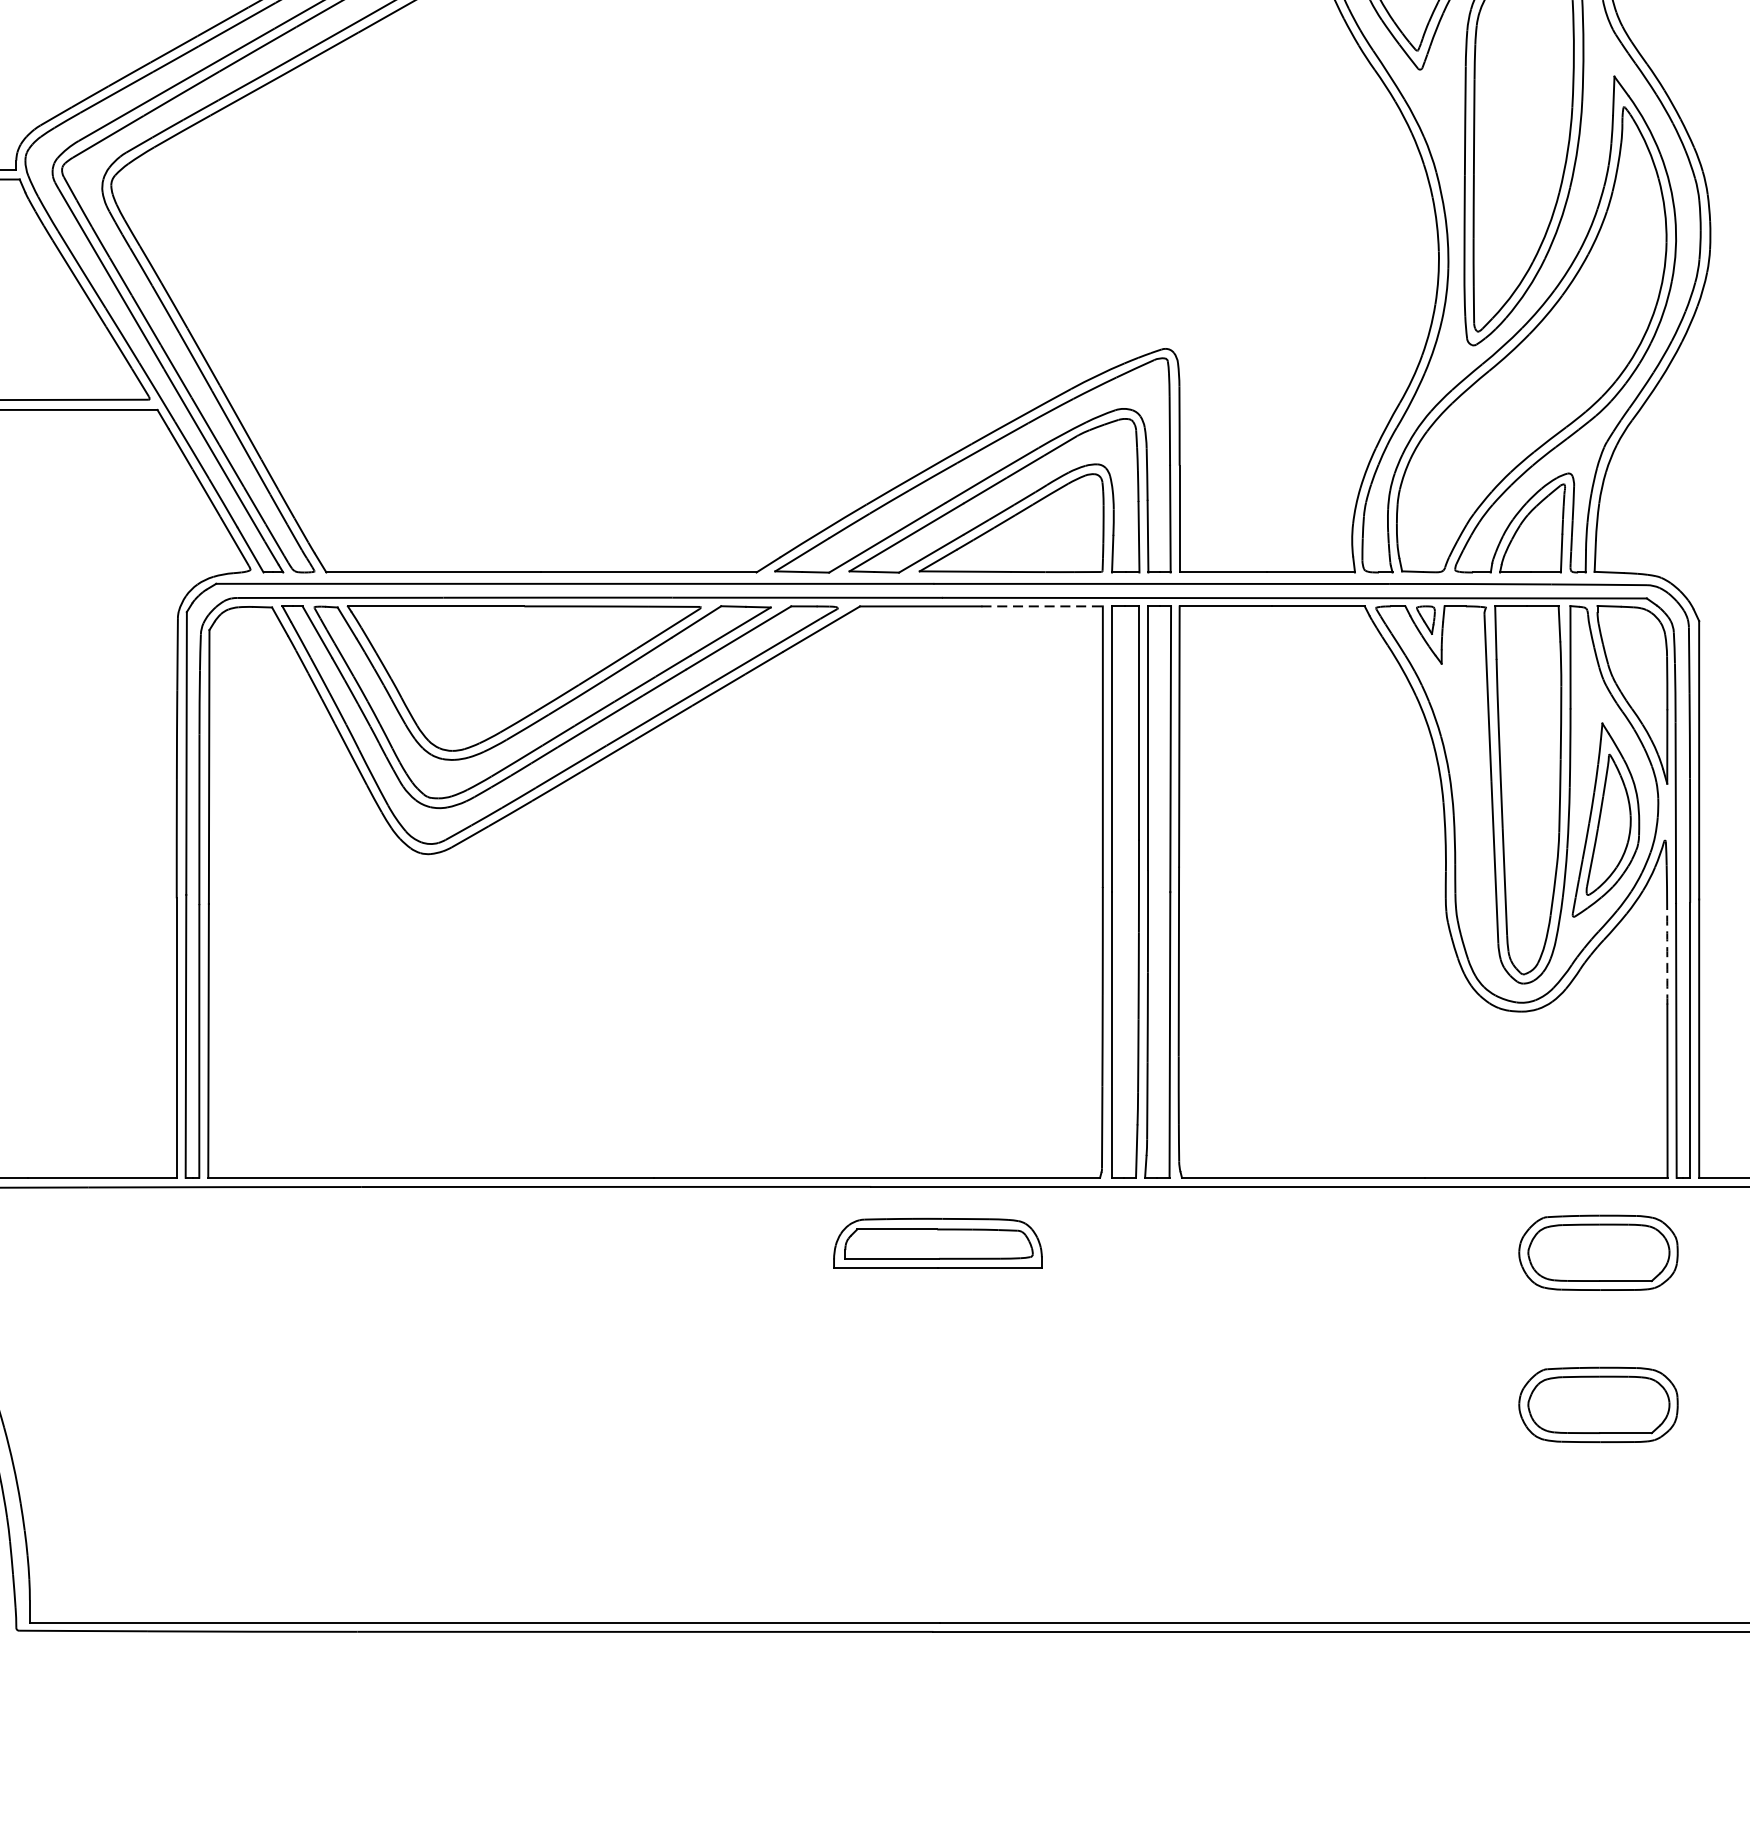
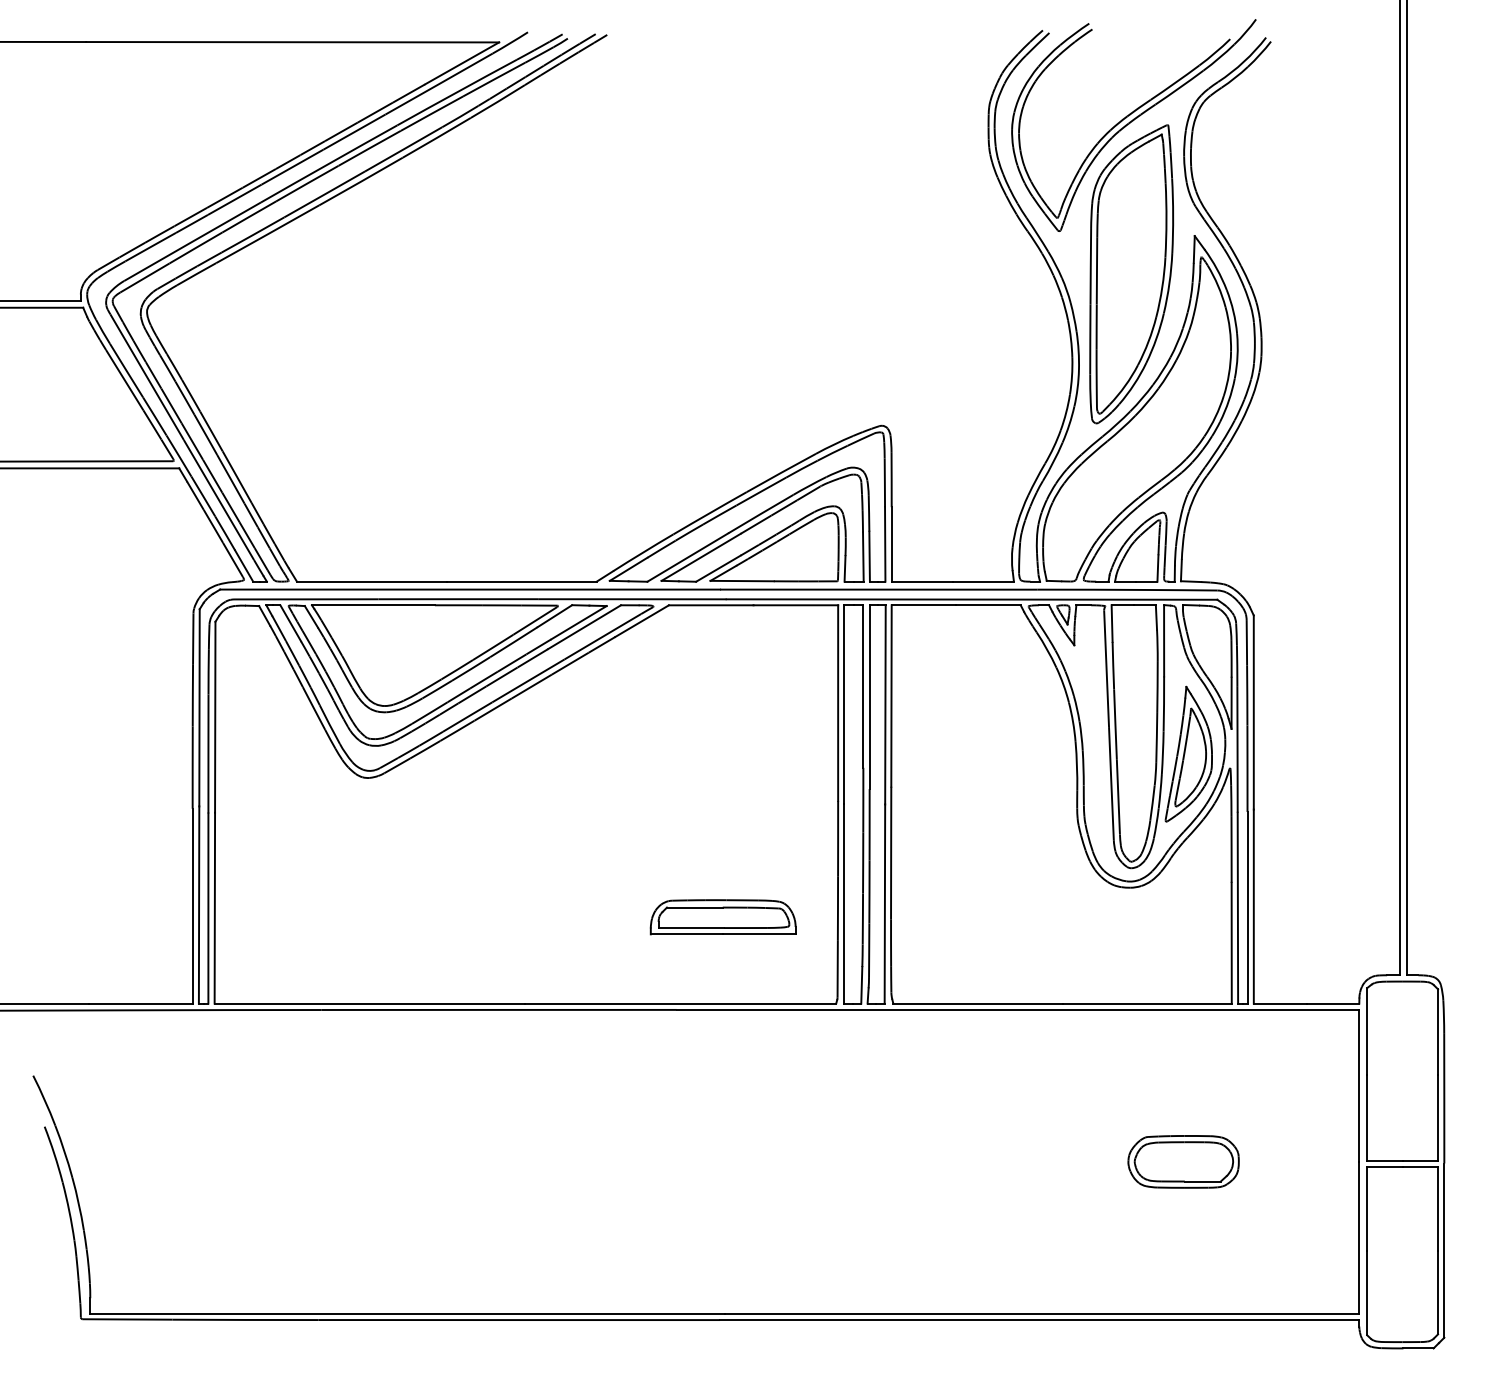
line: (1043, 606) -> (796, 605), dashed -> solid
arc: (1667, 956) -> (1231, 849), dashed -> solid
part: (936, 1243) -> (722, 917), moved
part: (1598, 1252) -> (1183, 1055), removed

